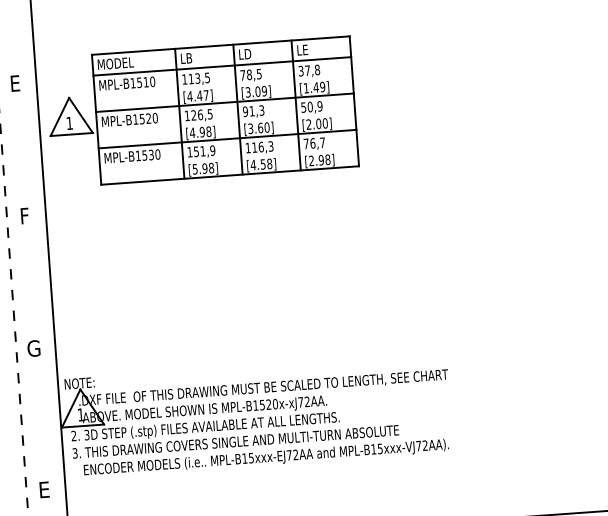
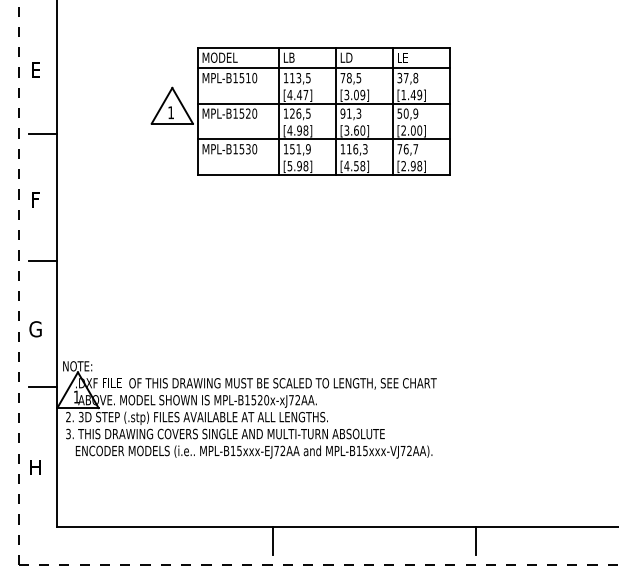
part: (201, 112) -> (300, 111), moved
line: (26, 147) -> (42, 133), added
line: (35, 277) -> (42, 260), added
line: (45, 407) -> (42, 387), added
text: (43, 490) -> (35, 467), E -> H

